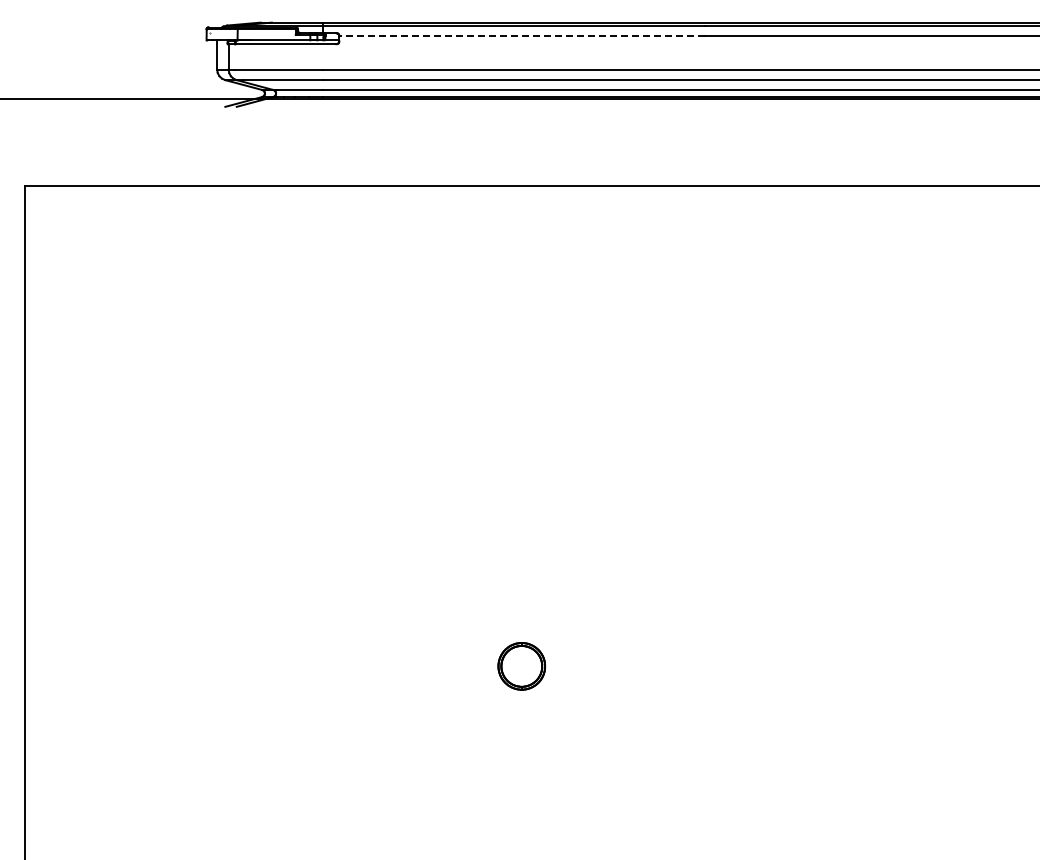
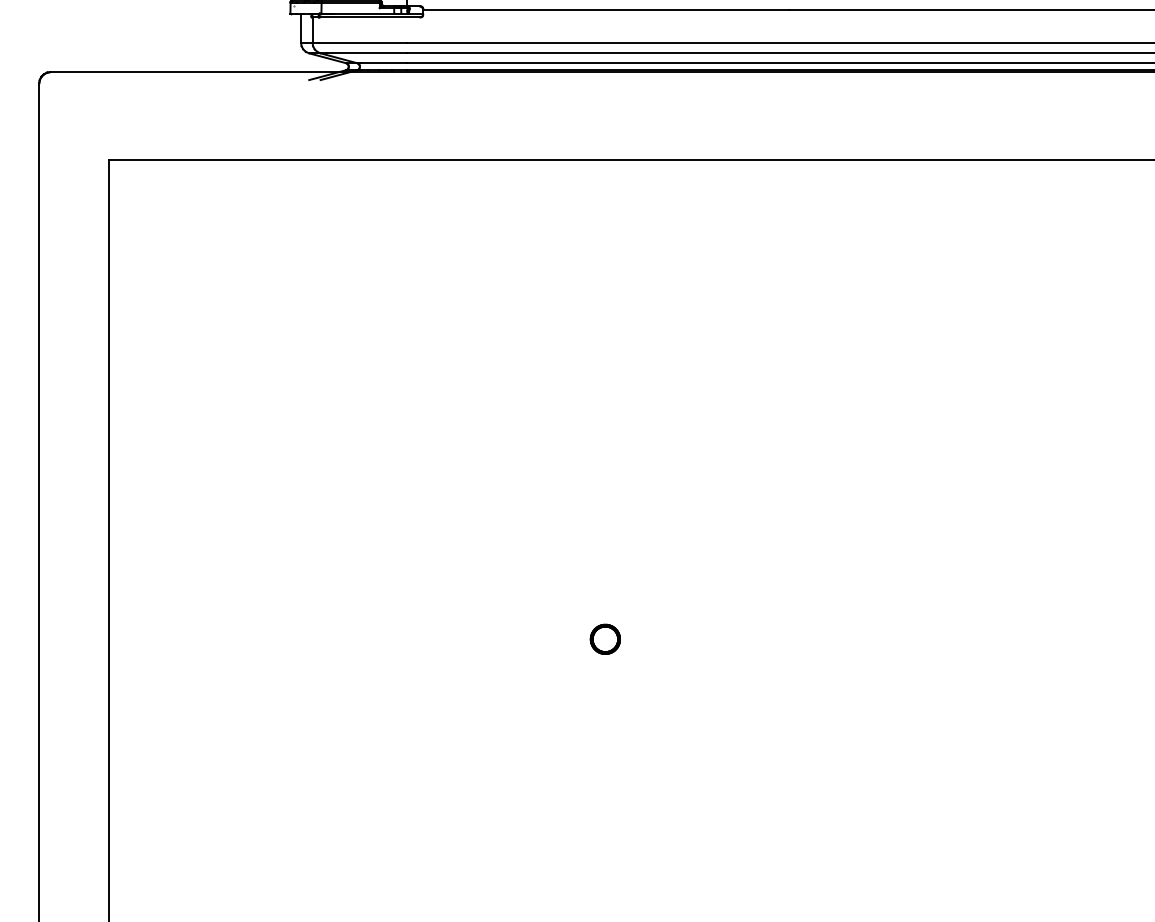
line: (521, 36) -> (605, 9), dashed -> solid
part: (520, 665) -> (604, 638), size x0.62

